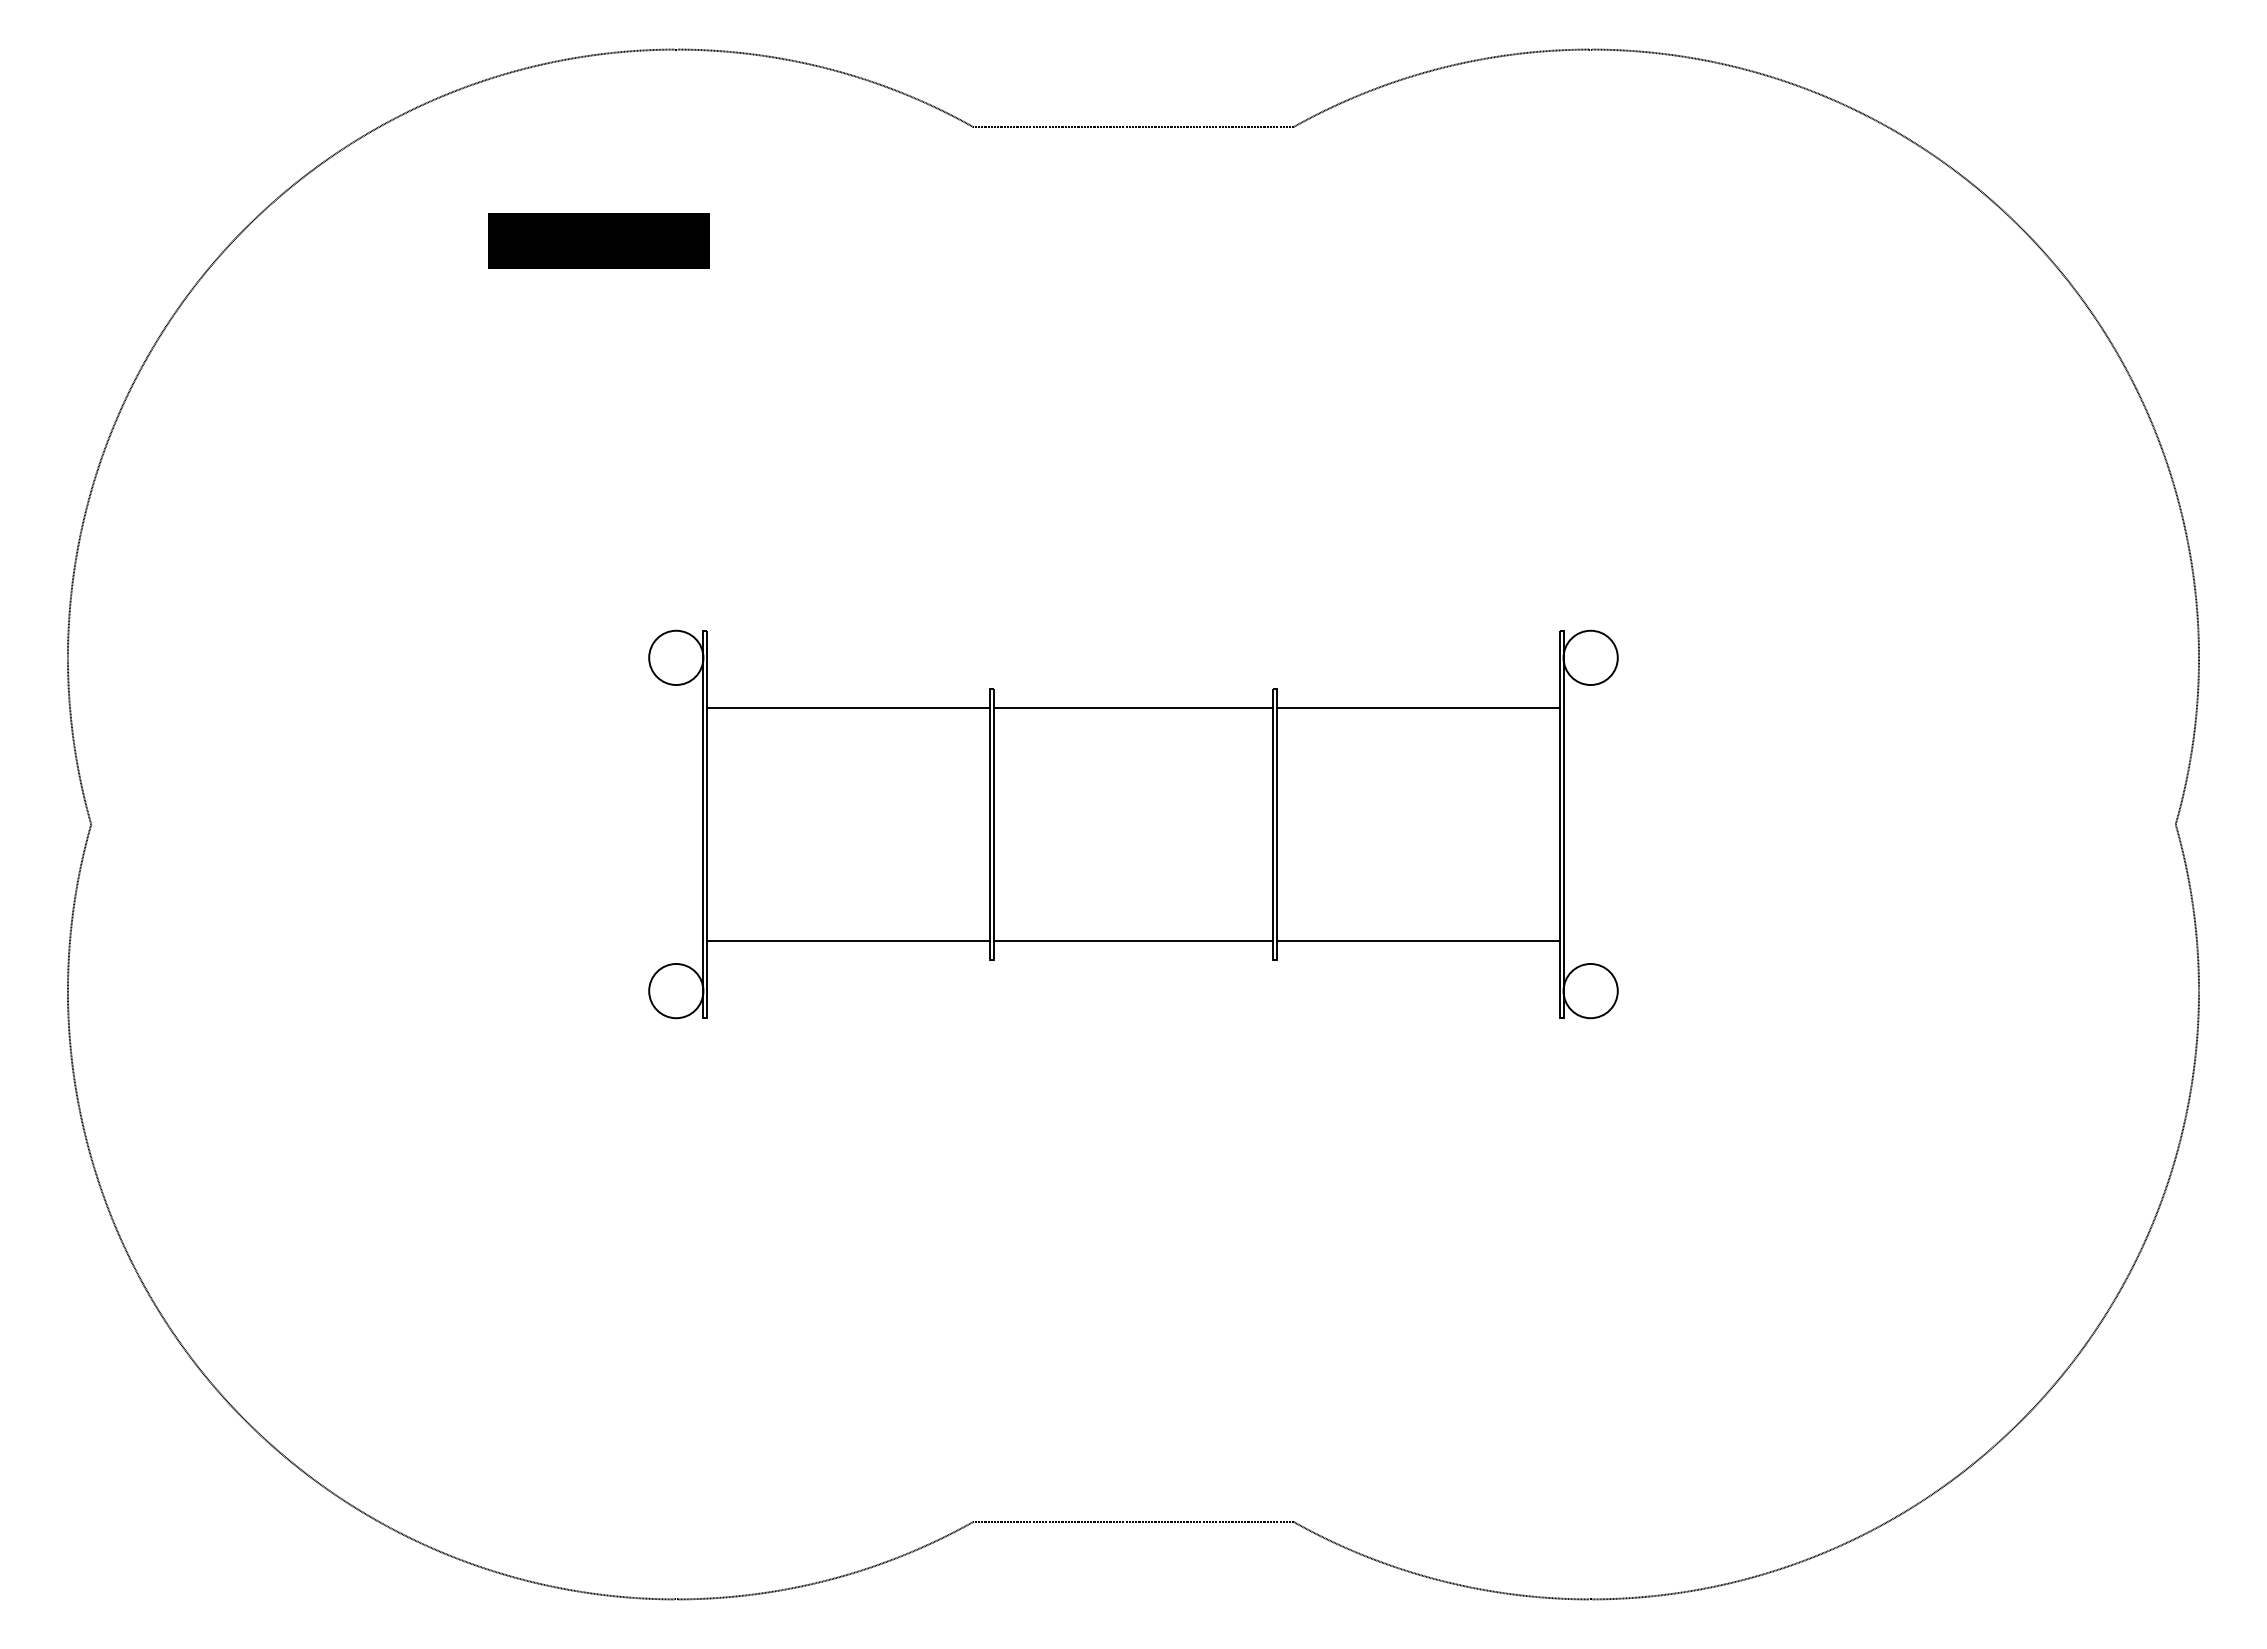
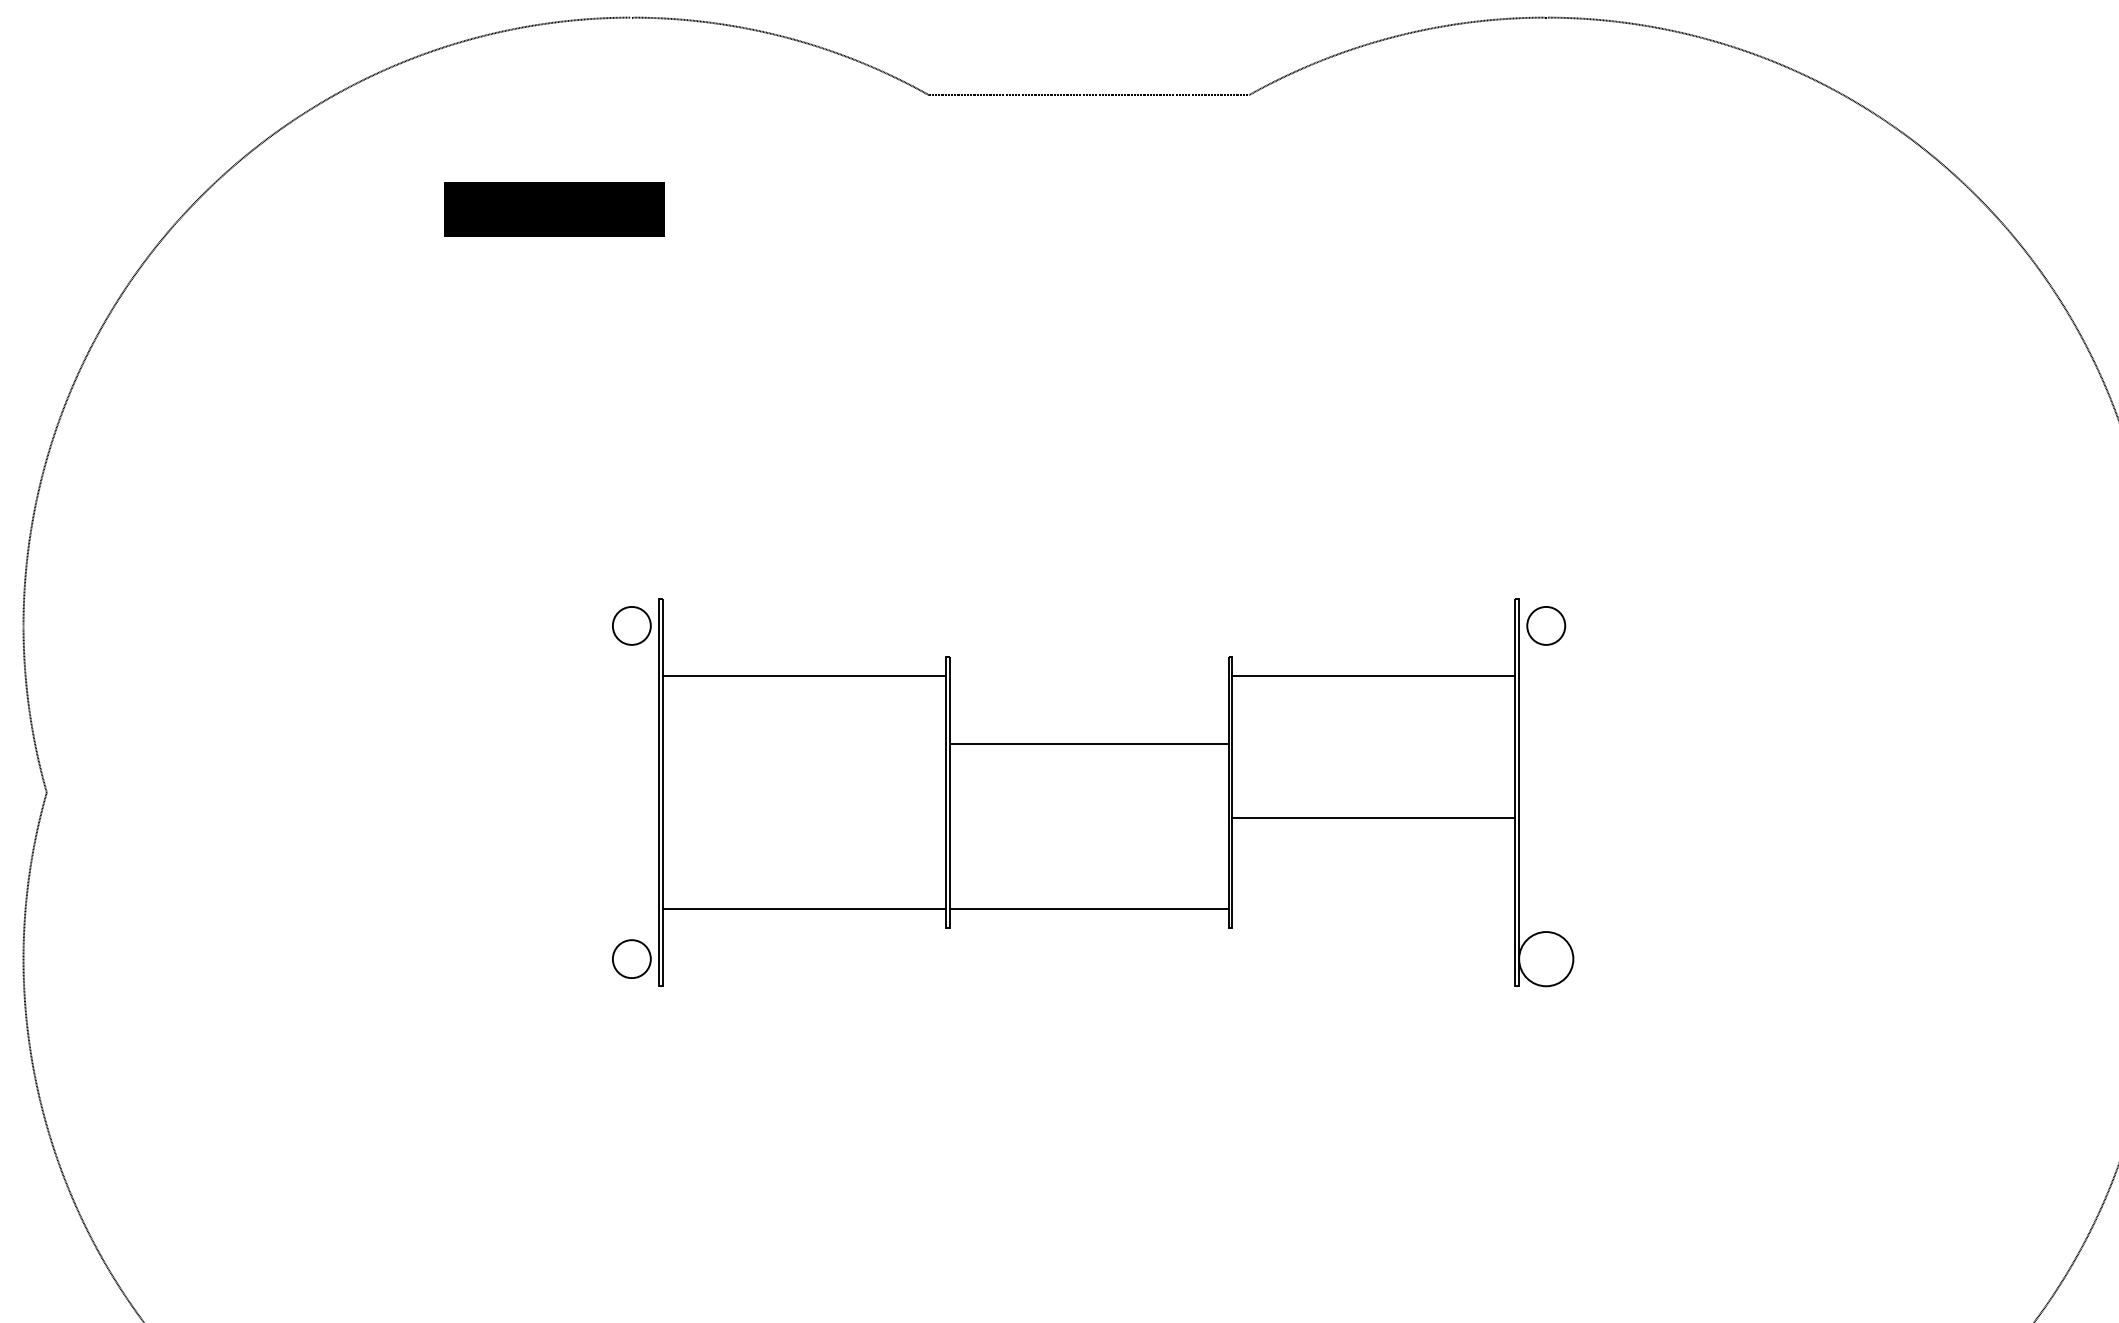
circle: (676, 657) -> (632, 625), size x0.7
circle: (1590, 657) -> (1546, 625), size x0.7
line: (1133, 708) -> (1089, 744), moved
line: (1417, 940) -> (1373, 817), moved
circle: (676, 990) -> (632, 958), size x0.7

